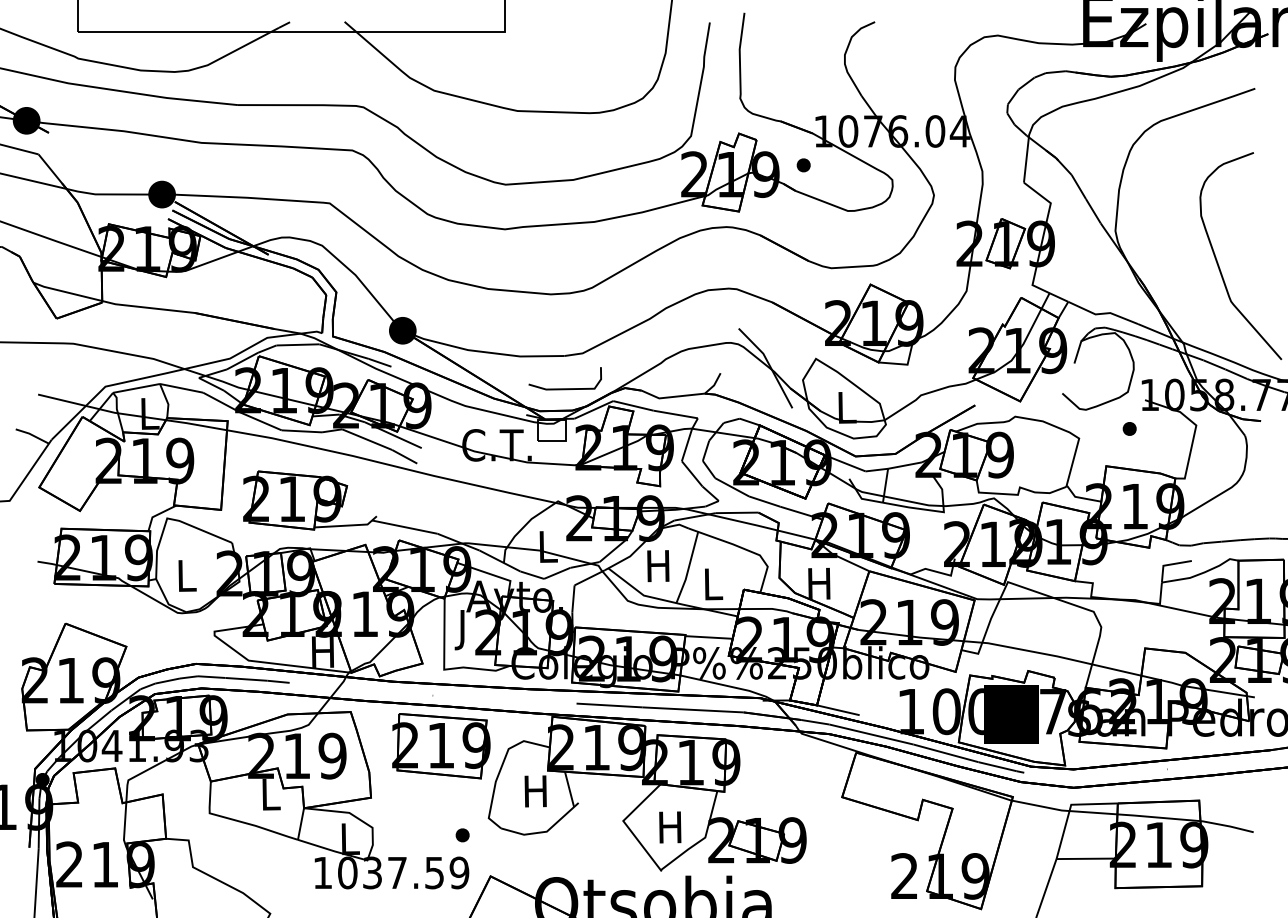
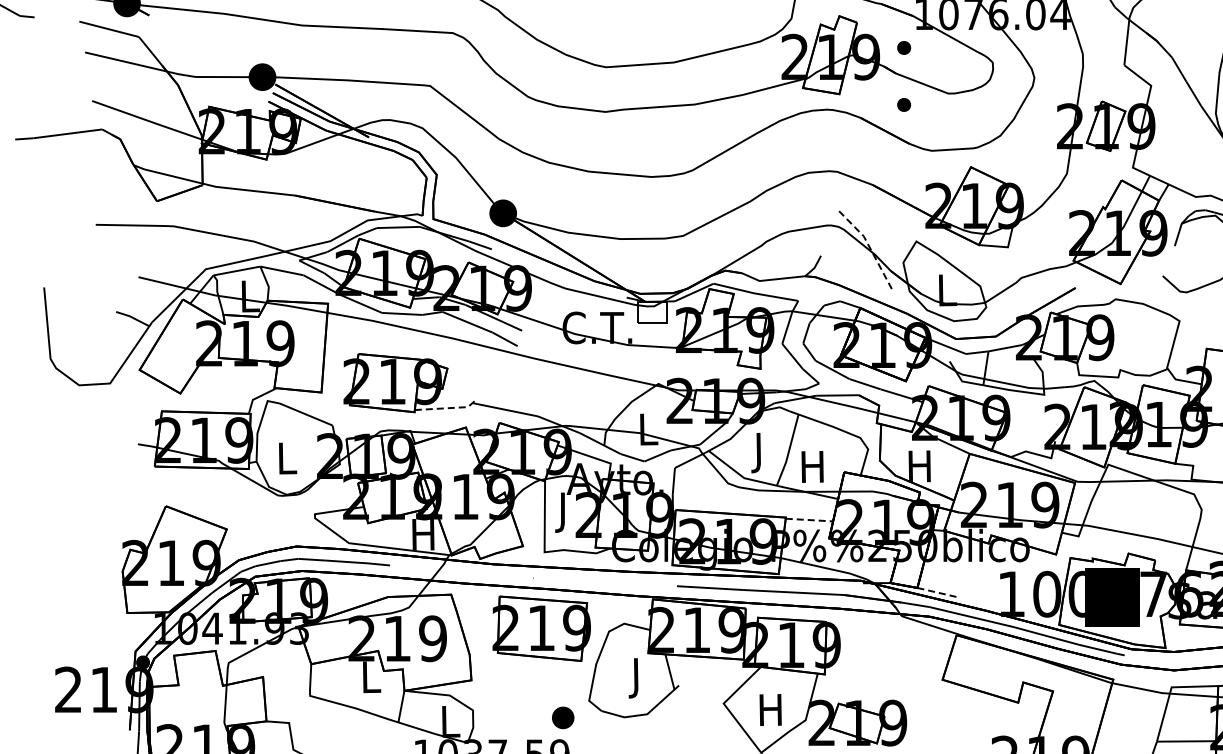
part: (803, 222) -> (903, 105), added
line: (769, 365) -> (869, 248), solid -> dashed
line: (564, 388) -> (664, 271), removed
line: (347, 525) -> (447, 408), solid -> dashed
text: (658, 570) -> (758, 453), H -> J
text: (712, 584) -> (812, 467), L -> H
line: (709, 637) -> (809, 520), solid -> dashed
line: (838, 710) -> (938, 593), solid -> dashed
text: (535, 795) -> (635, 678), H -> J
part: (462, 835) -> (562, 718), size x1.6

